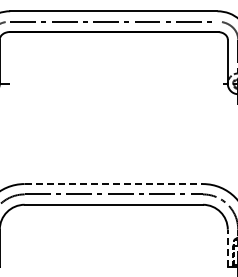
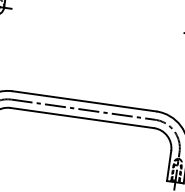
line: (114, 184) -> (85, 101), dashed -> solid
line: (227, 248) -> (168, 166), dashed -> solid

